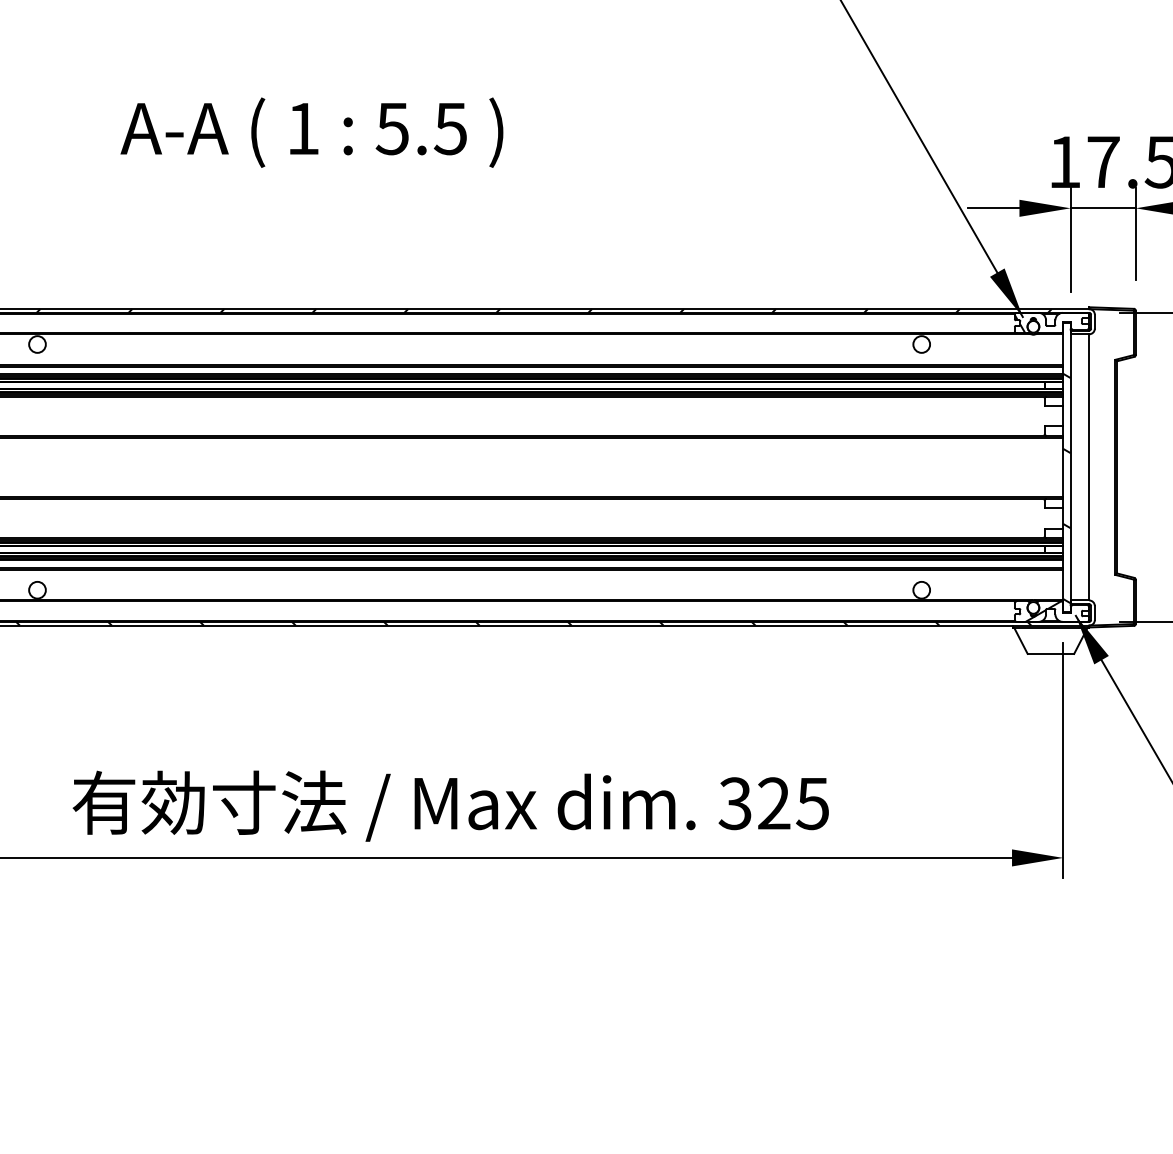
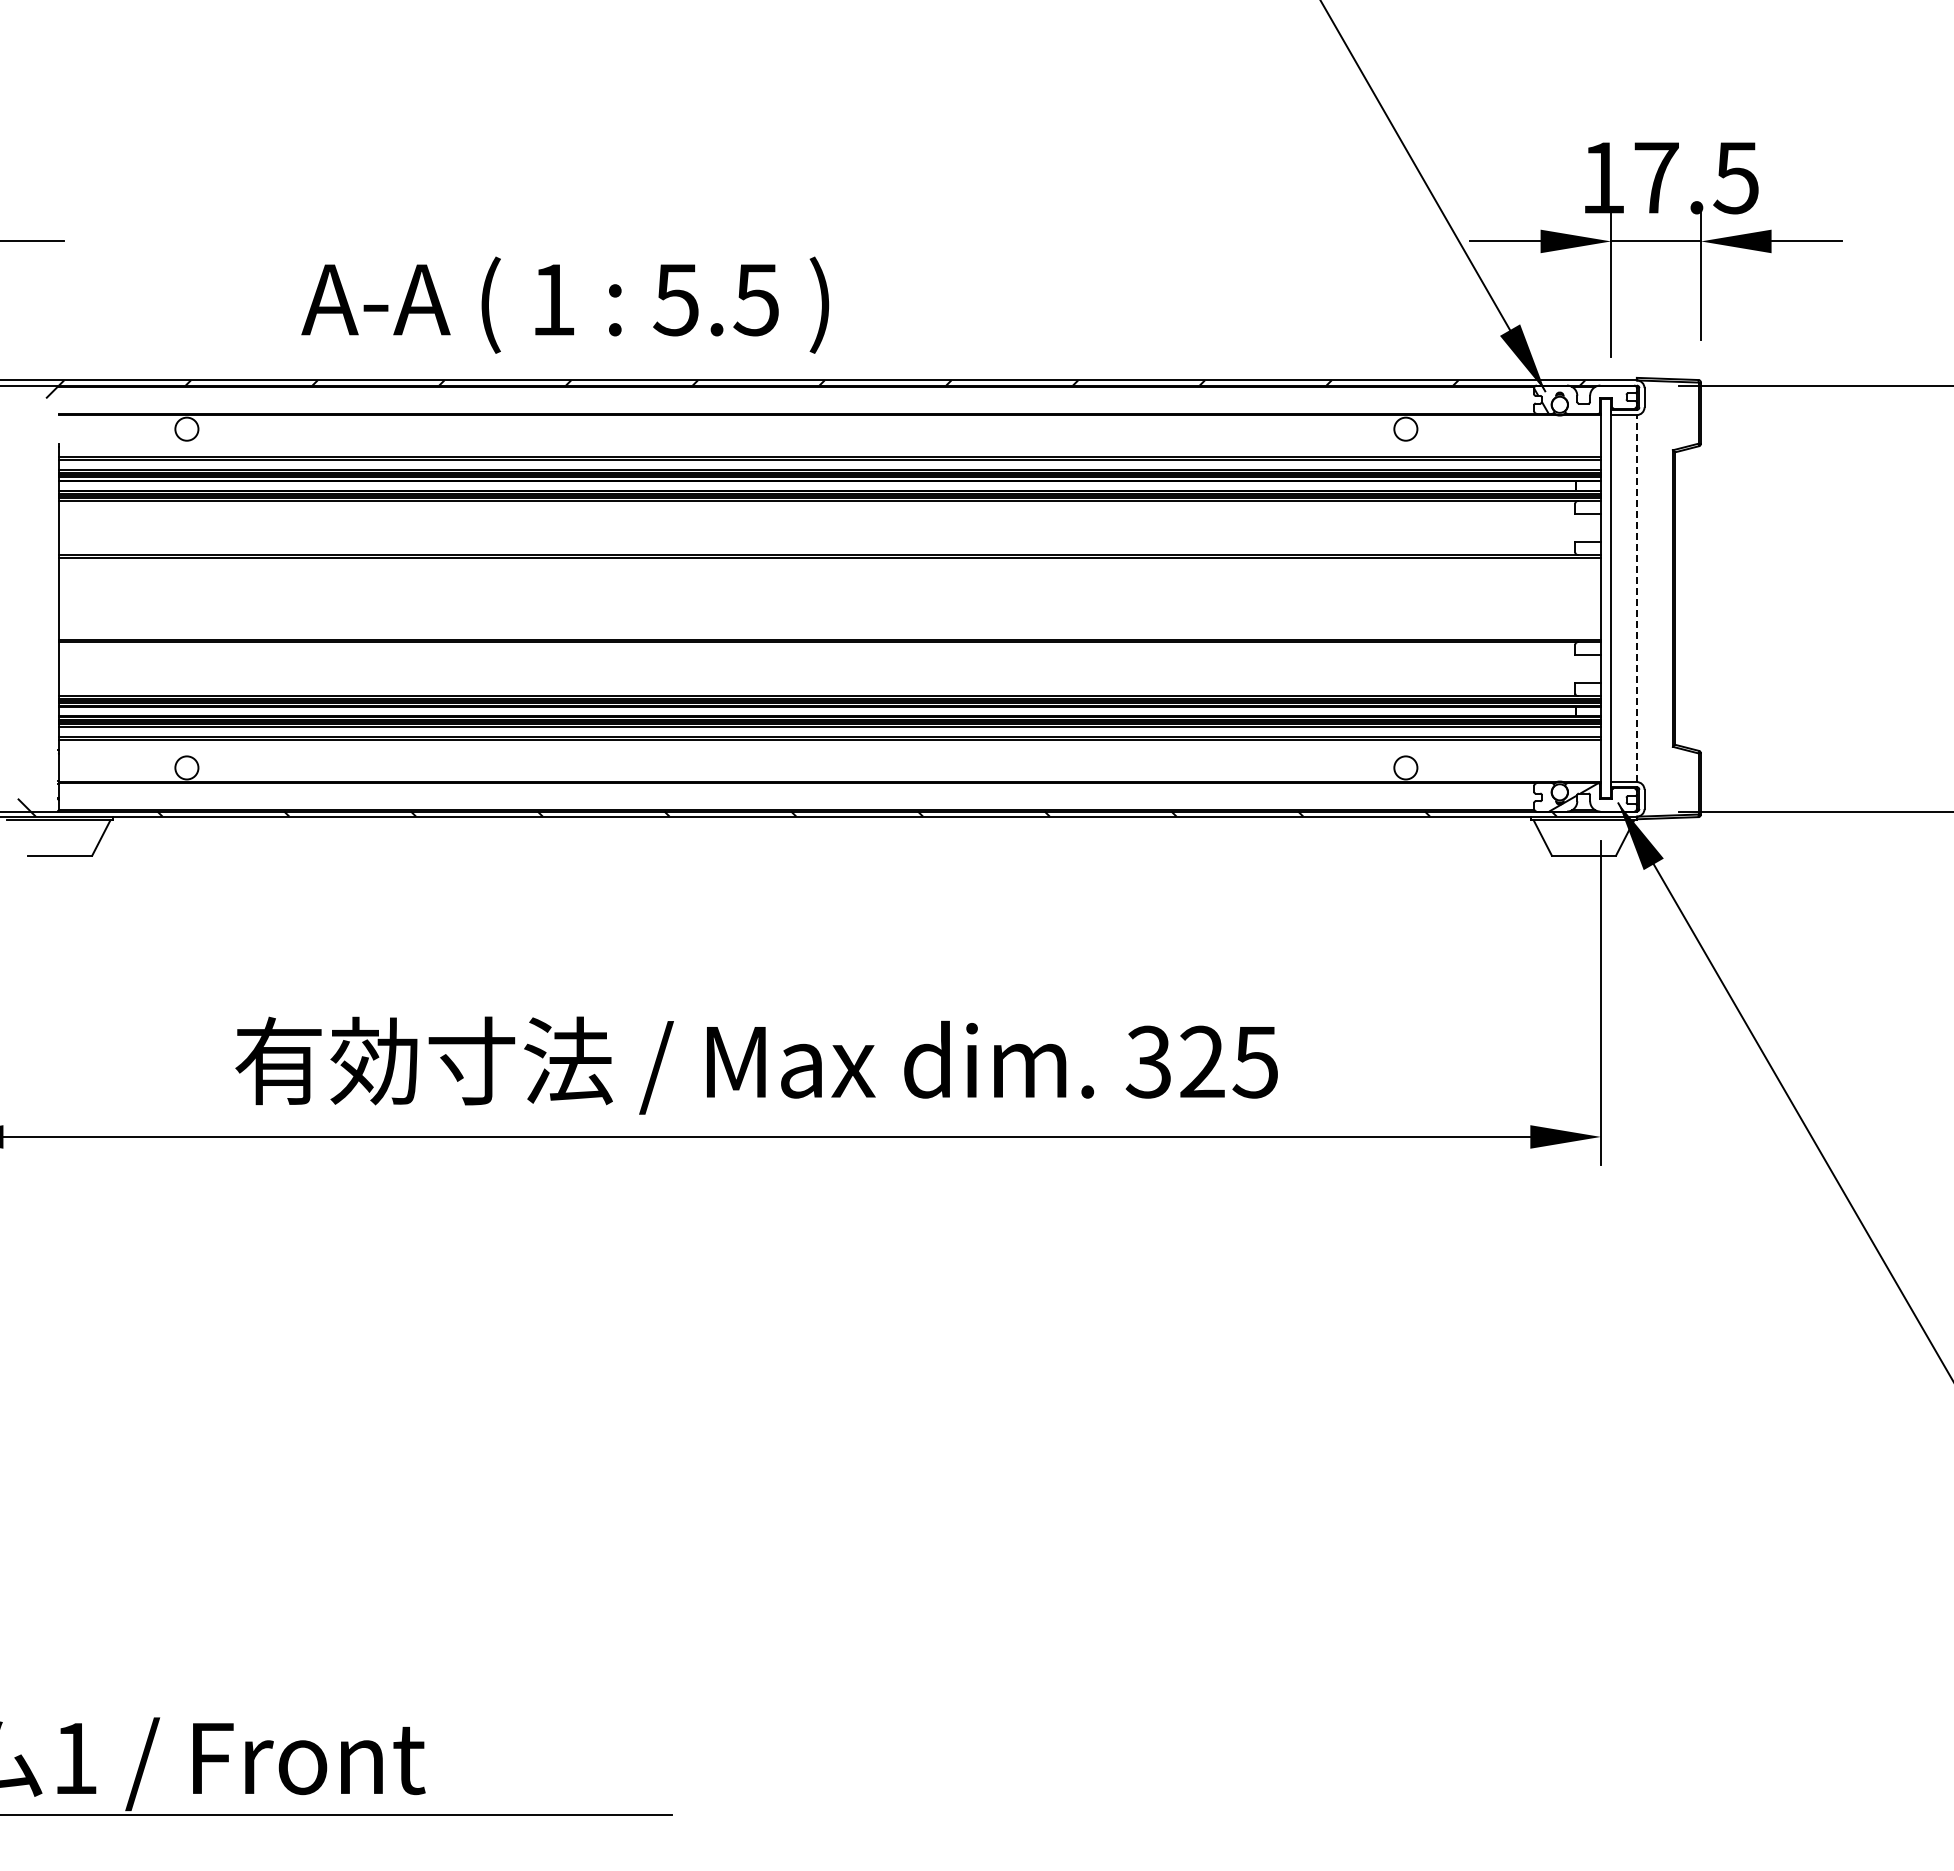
text: (312, 132) -> (565, 304), moved
line: (1089, 467) -> (1636, 598), solid -> dashed
hatch: (1066, 488) -> (1605, 627), removed

